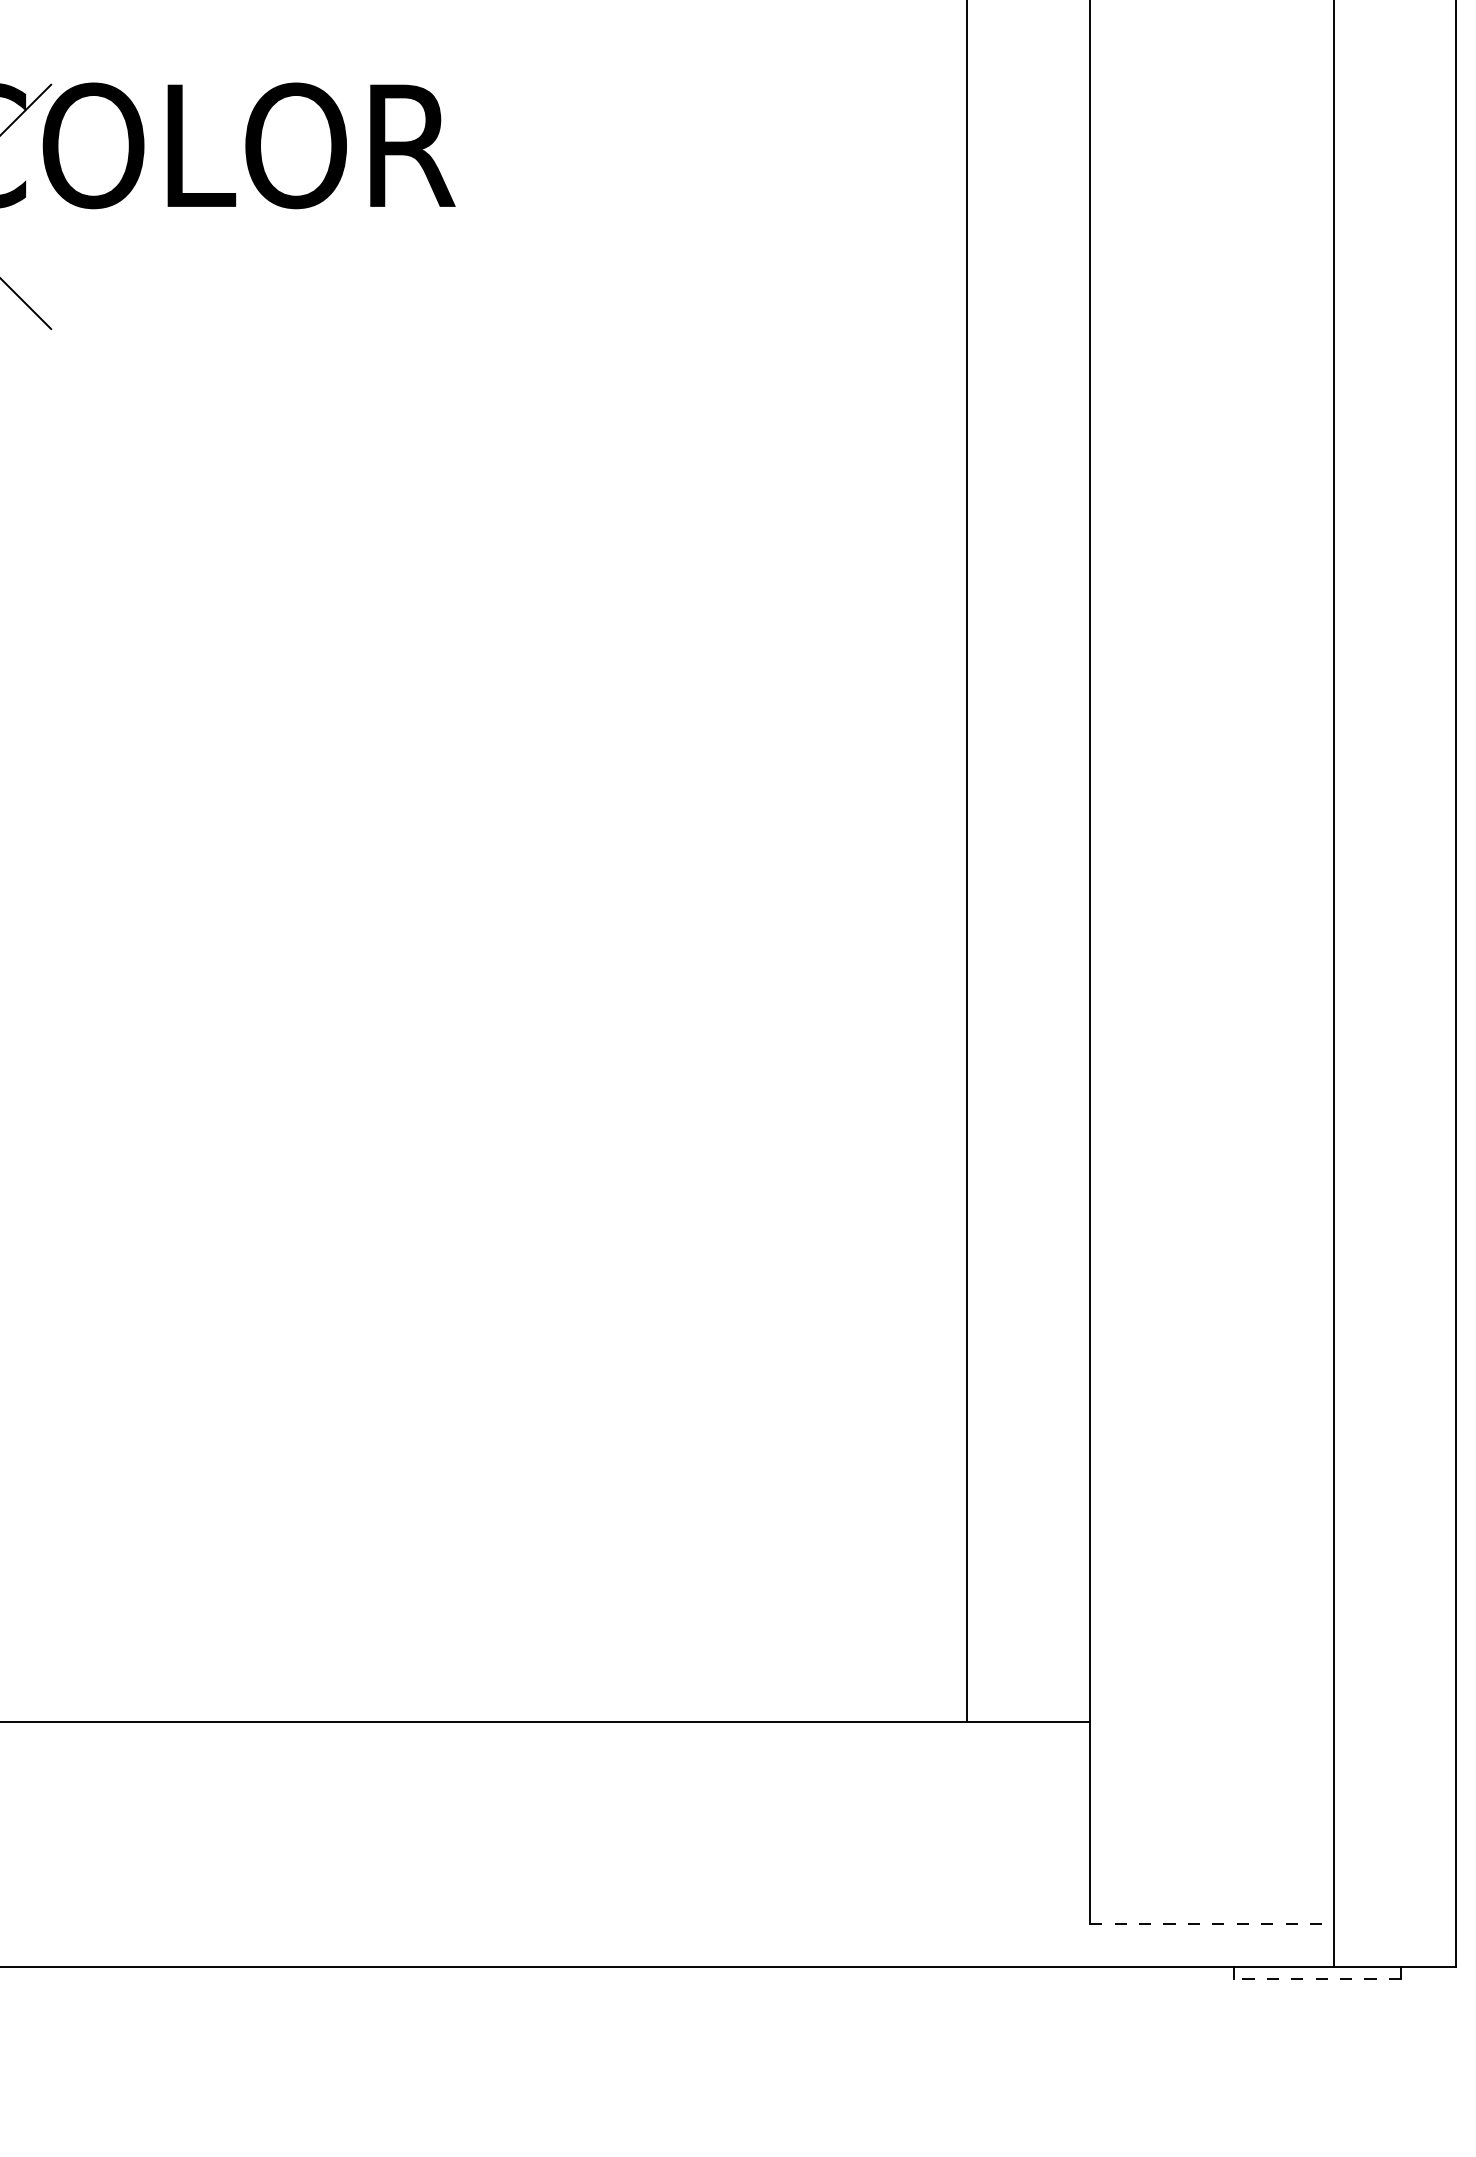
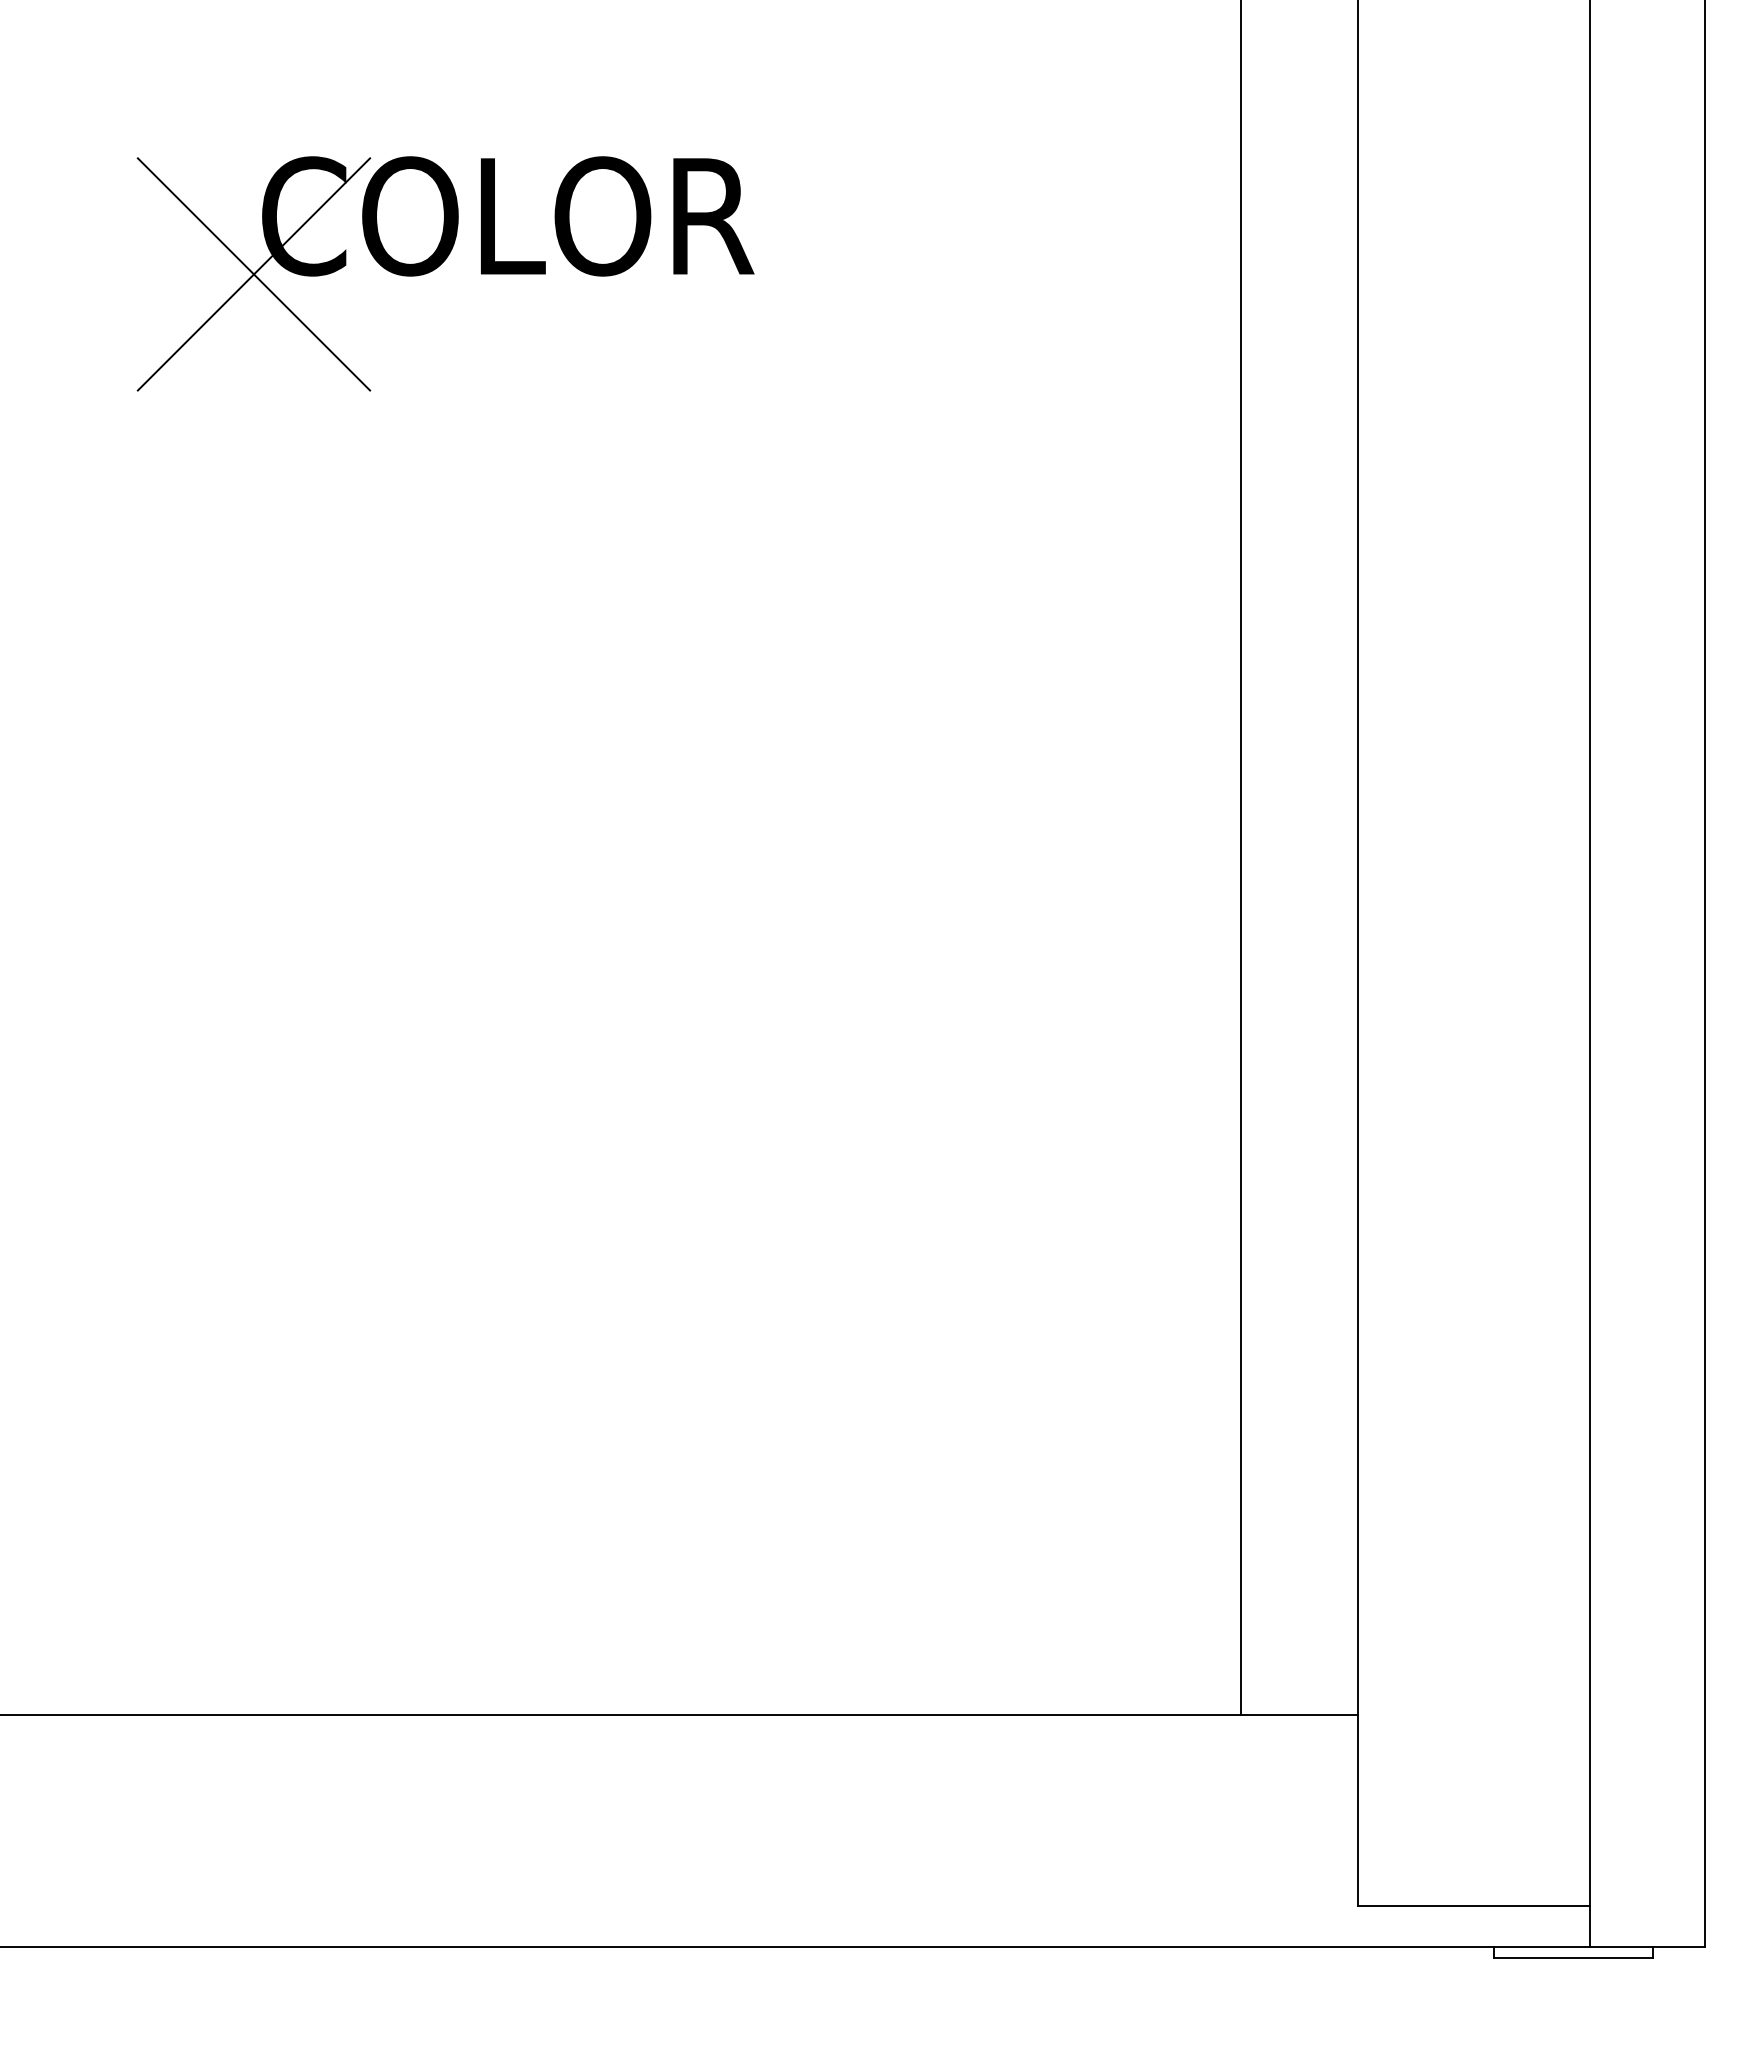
line: (1213, 1924) -> (1474, 1906), dashed -> solid
line: (1317, 1978) -> (1573, 1958), dashed -> solid

